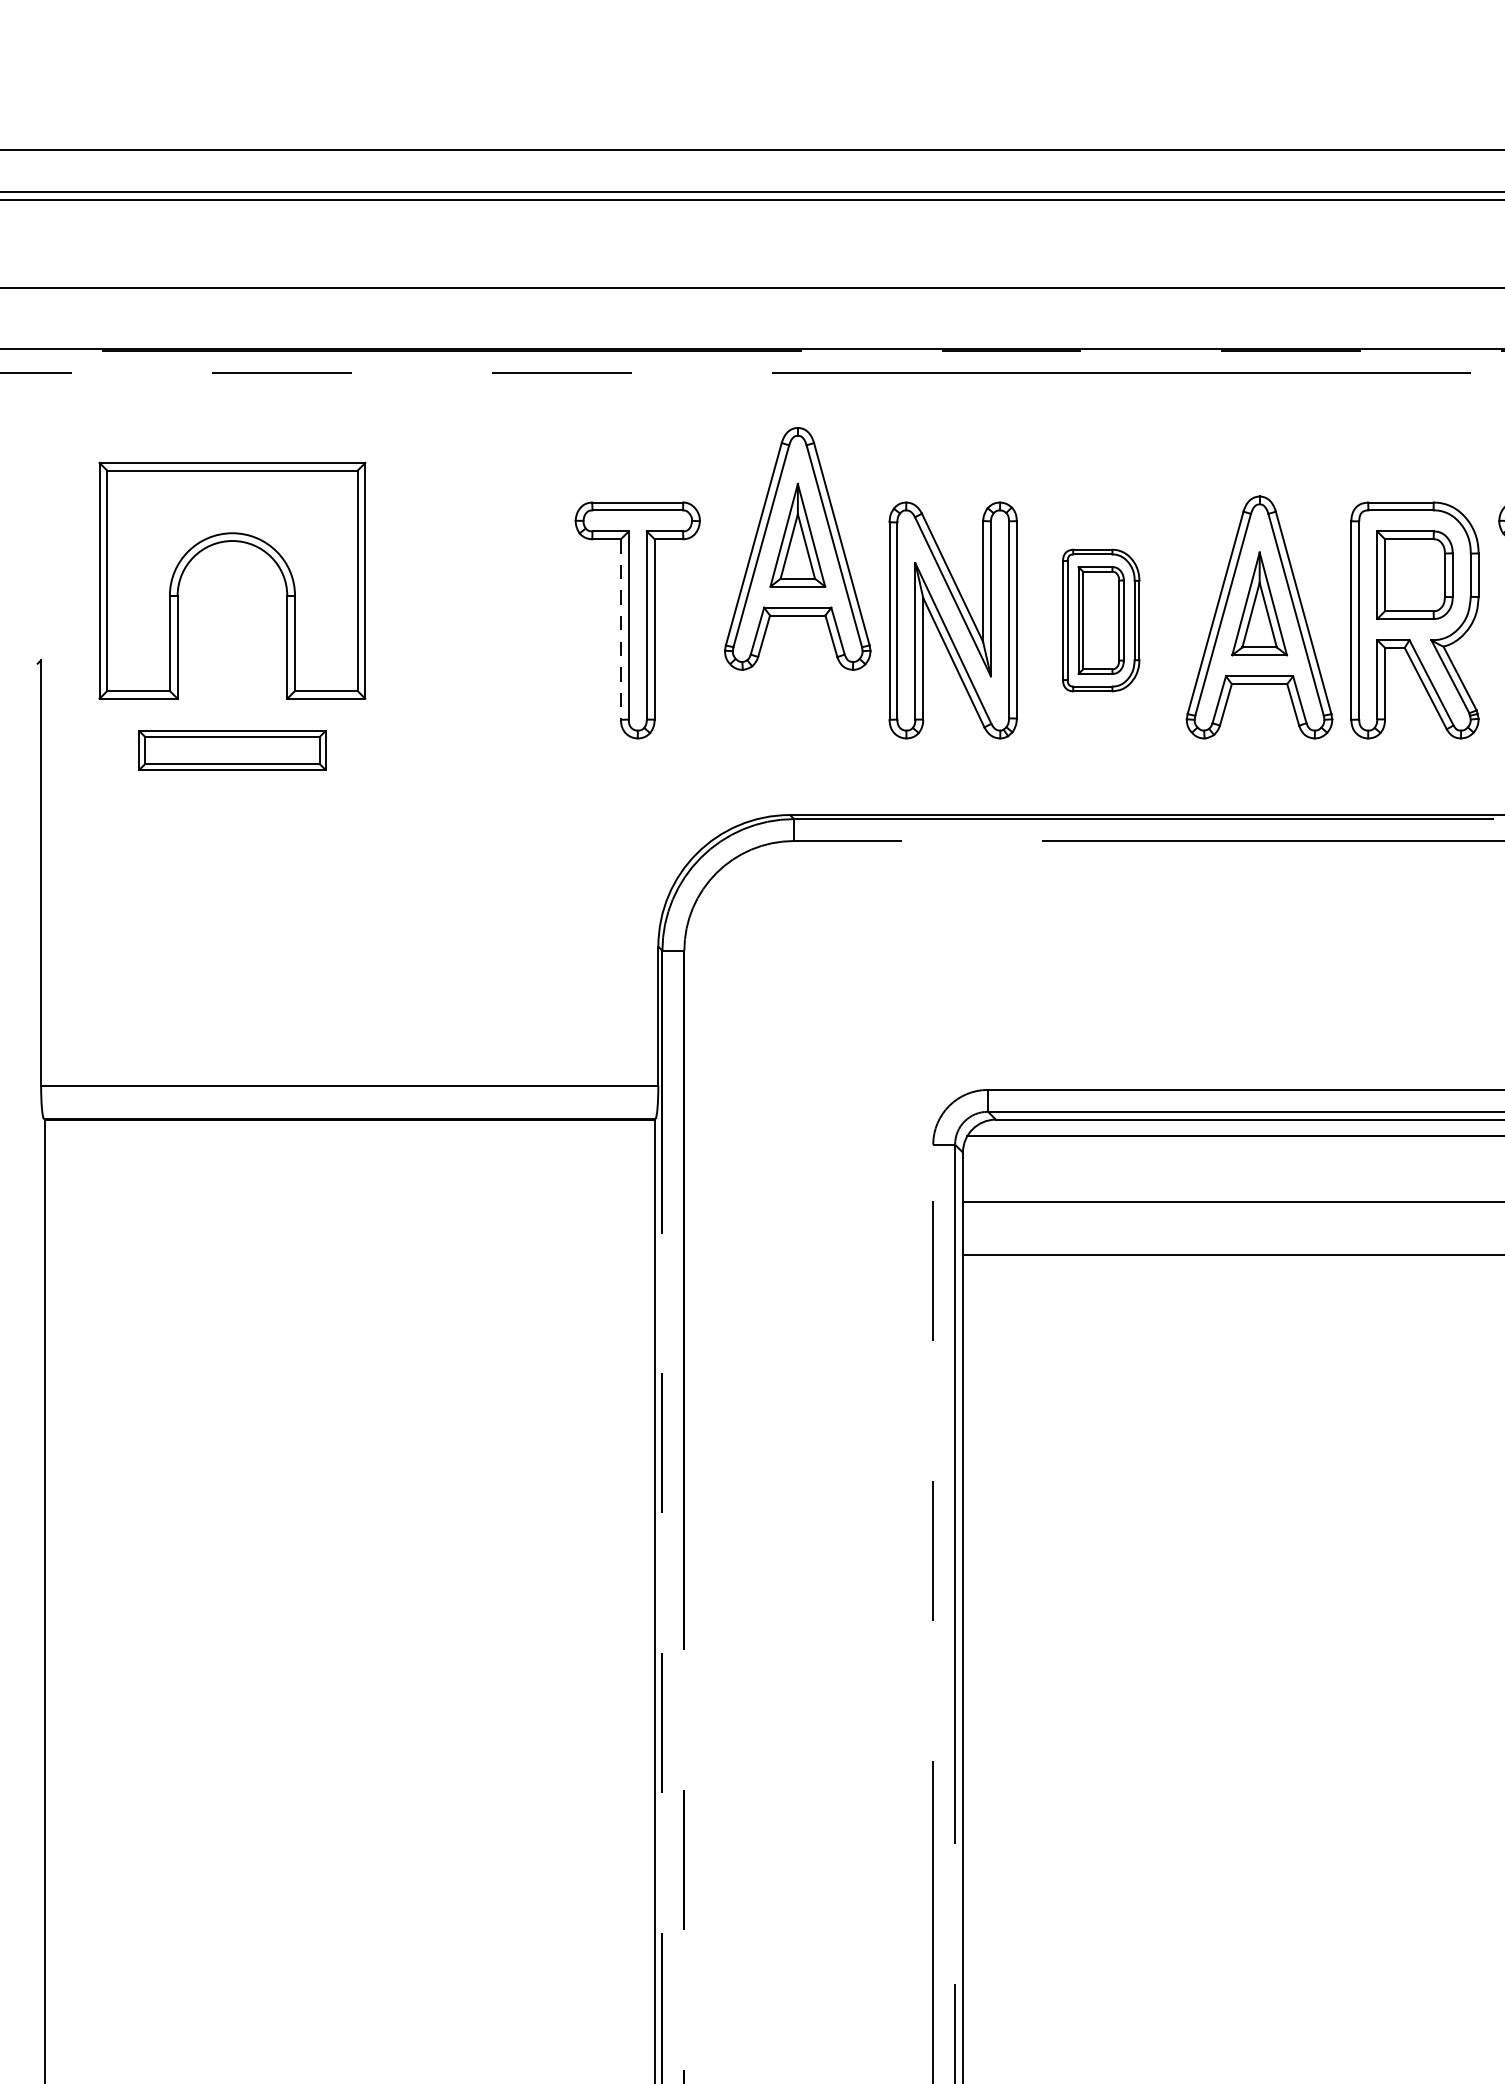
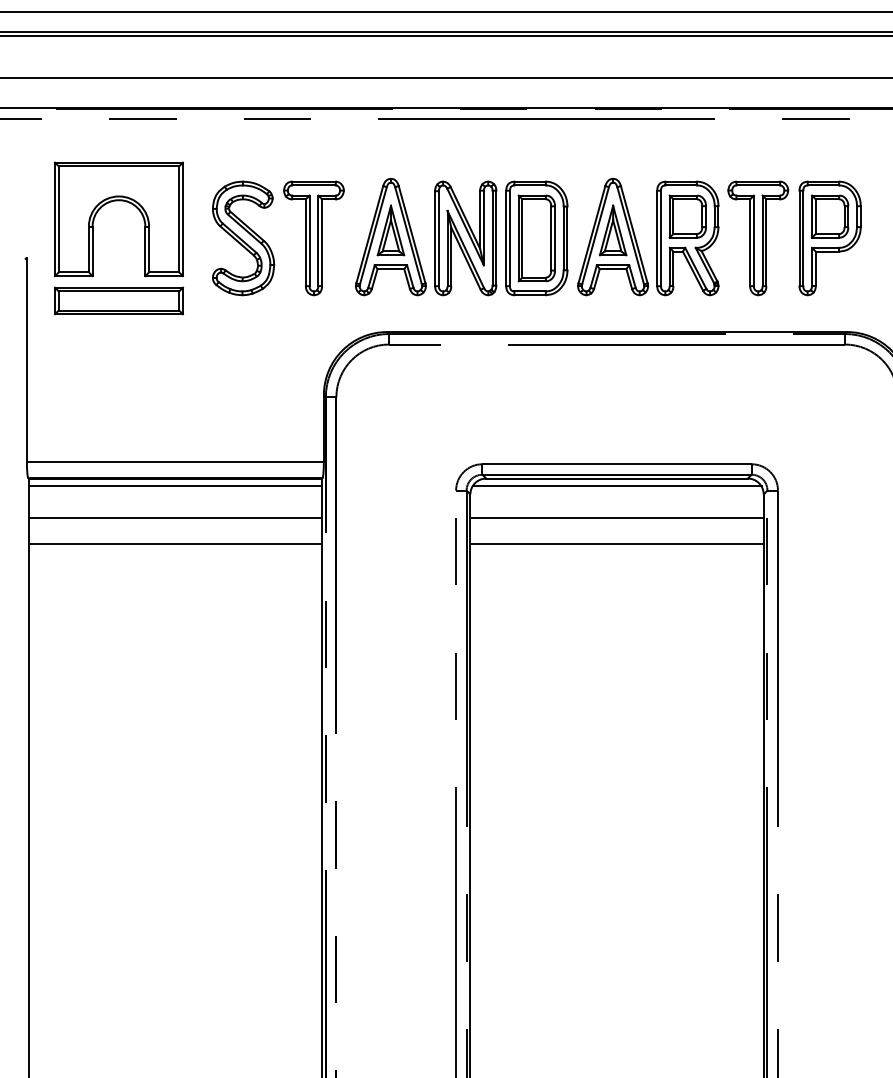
part: (796, 549) -> (390, 237), moved
part: (491, 620) -> (243, 238), added
part: (1100, 620) -> (536, 238), size x1.67
line: (620, 630) -> (305, 243), dashed -> solid
part: (231, 749) -> (118, 300), size x1.43
line: (349, 1136) -> (175, 486), added
line: (349, 1202) -> (175, 518), added
line: (349, 1254) -> (175, 543), added

